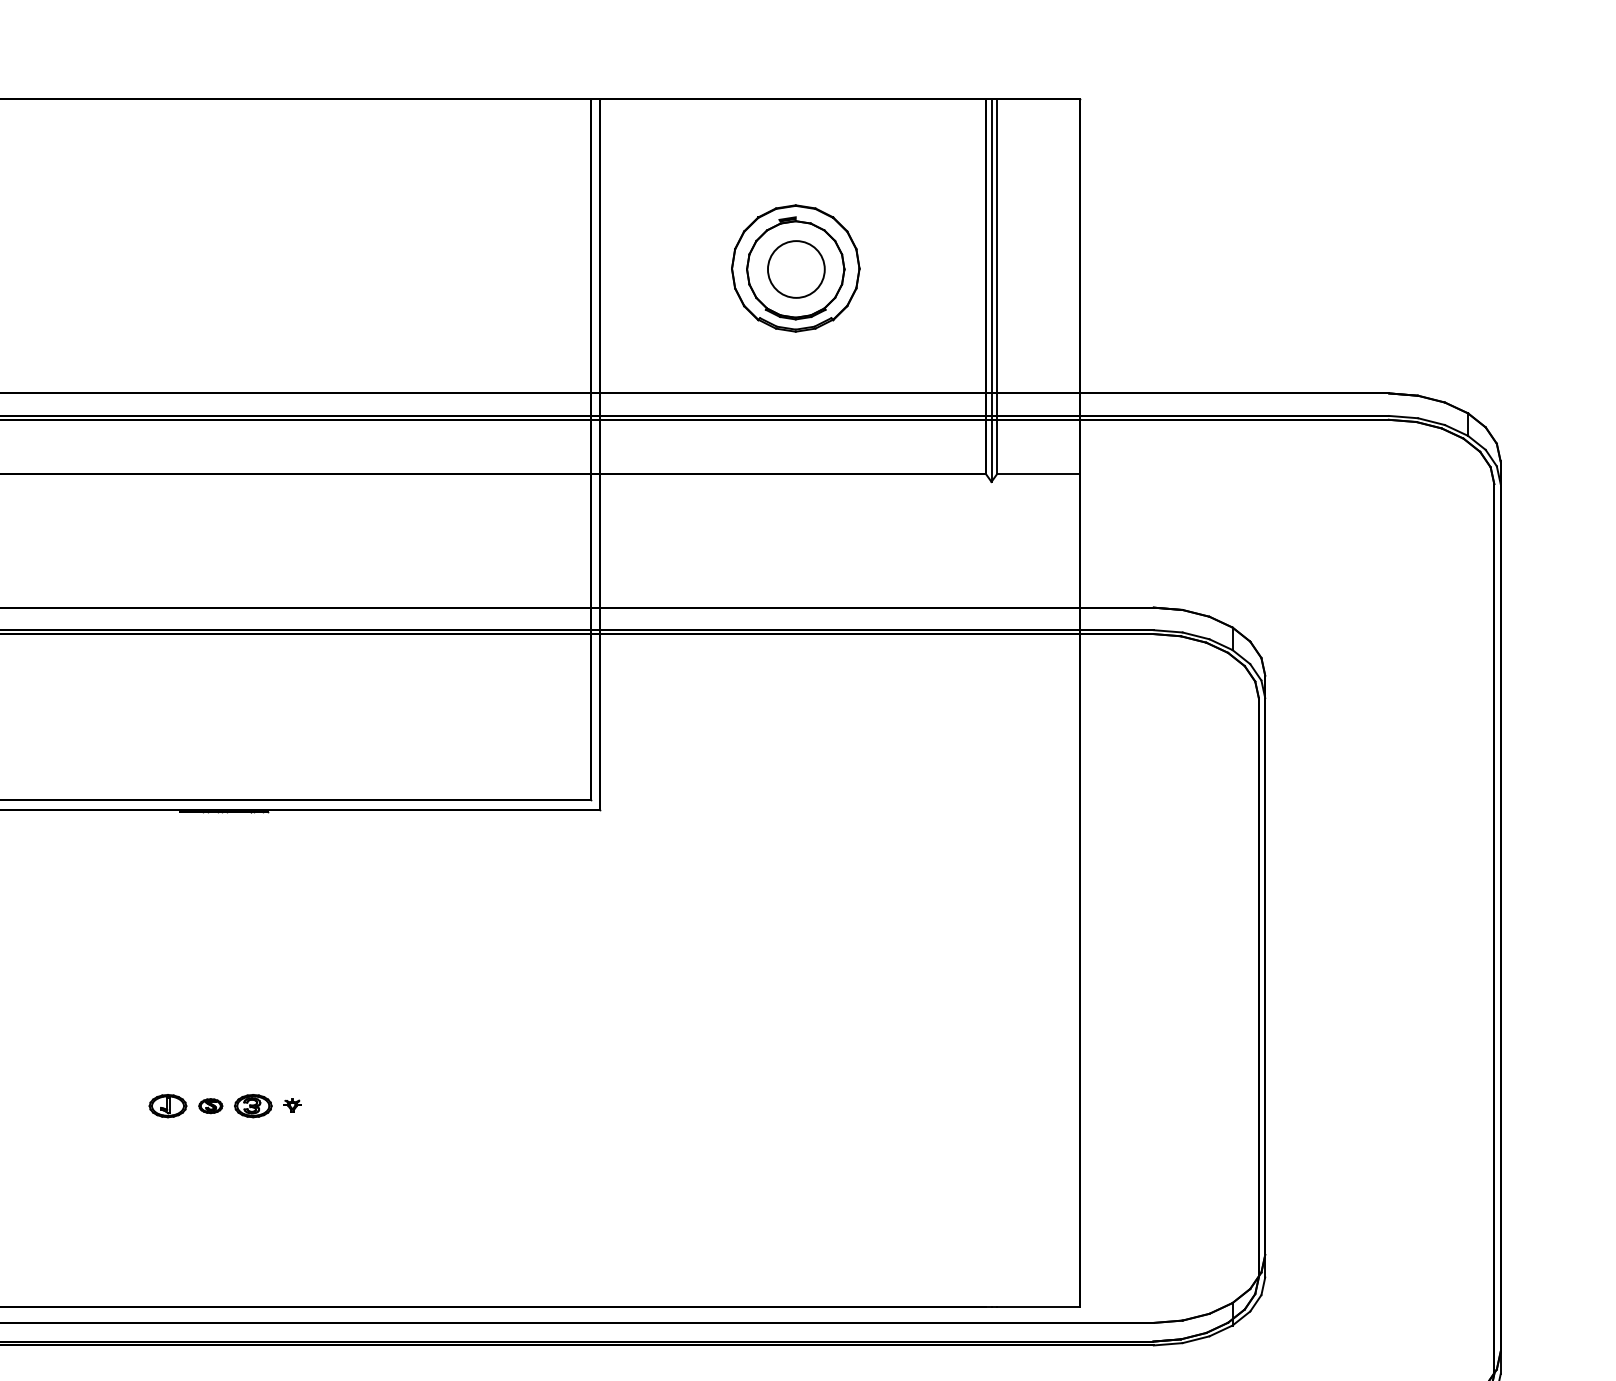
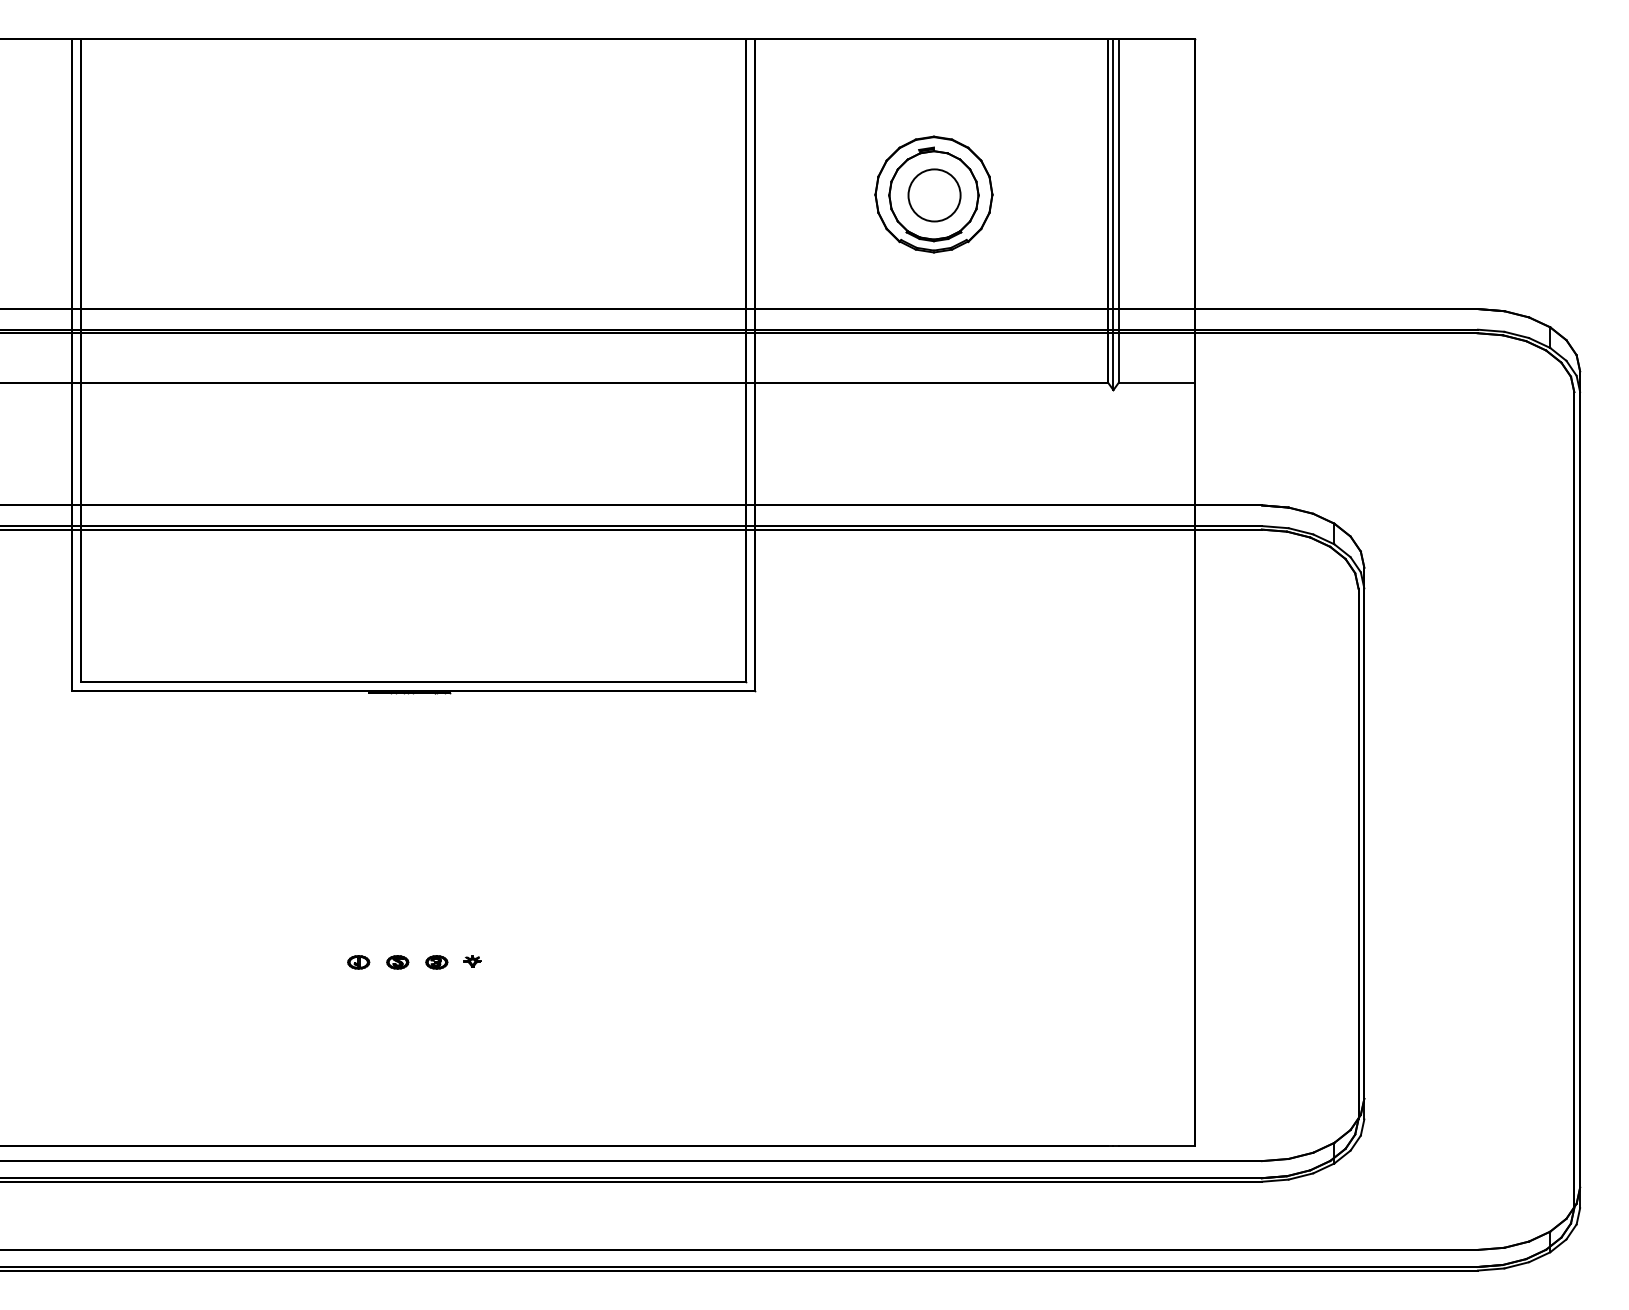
part: (167, 1106) -> (358, 962), size x0.62
part: (253, 1106) -> (436, 962), size x0.62

